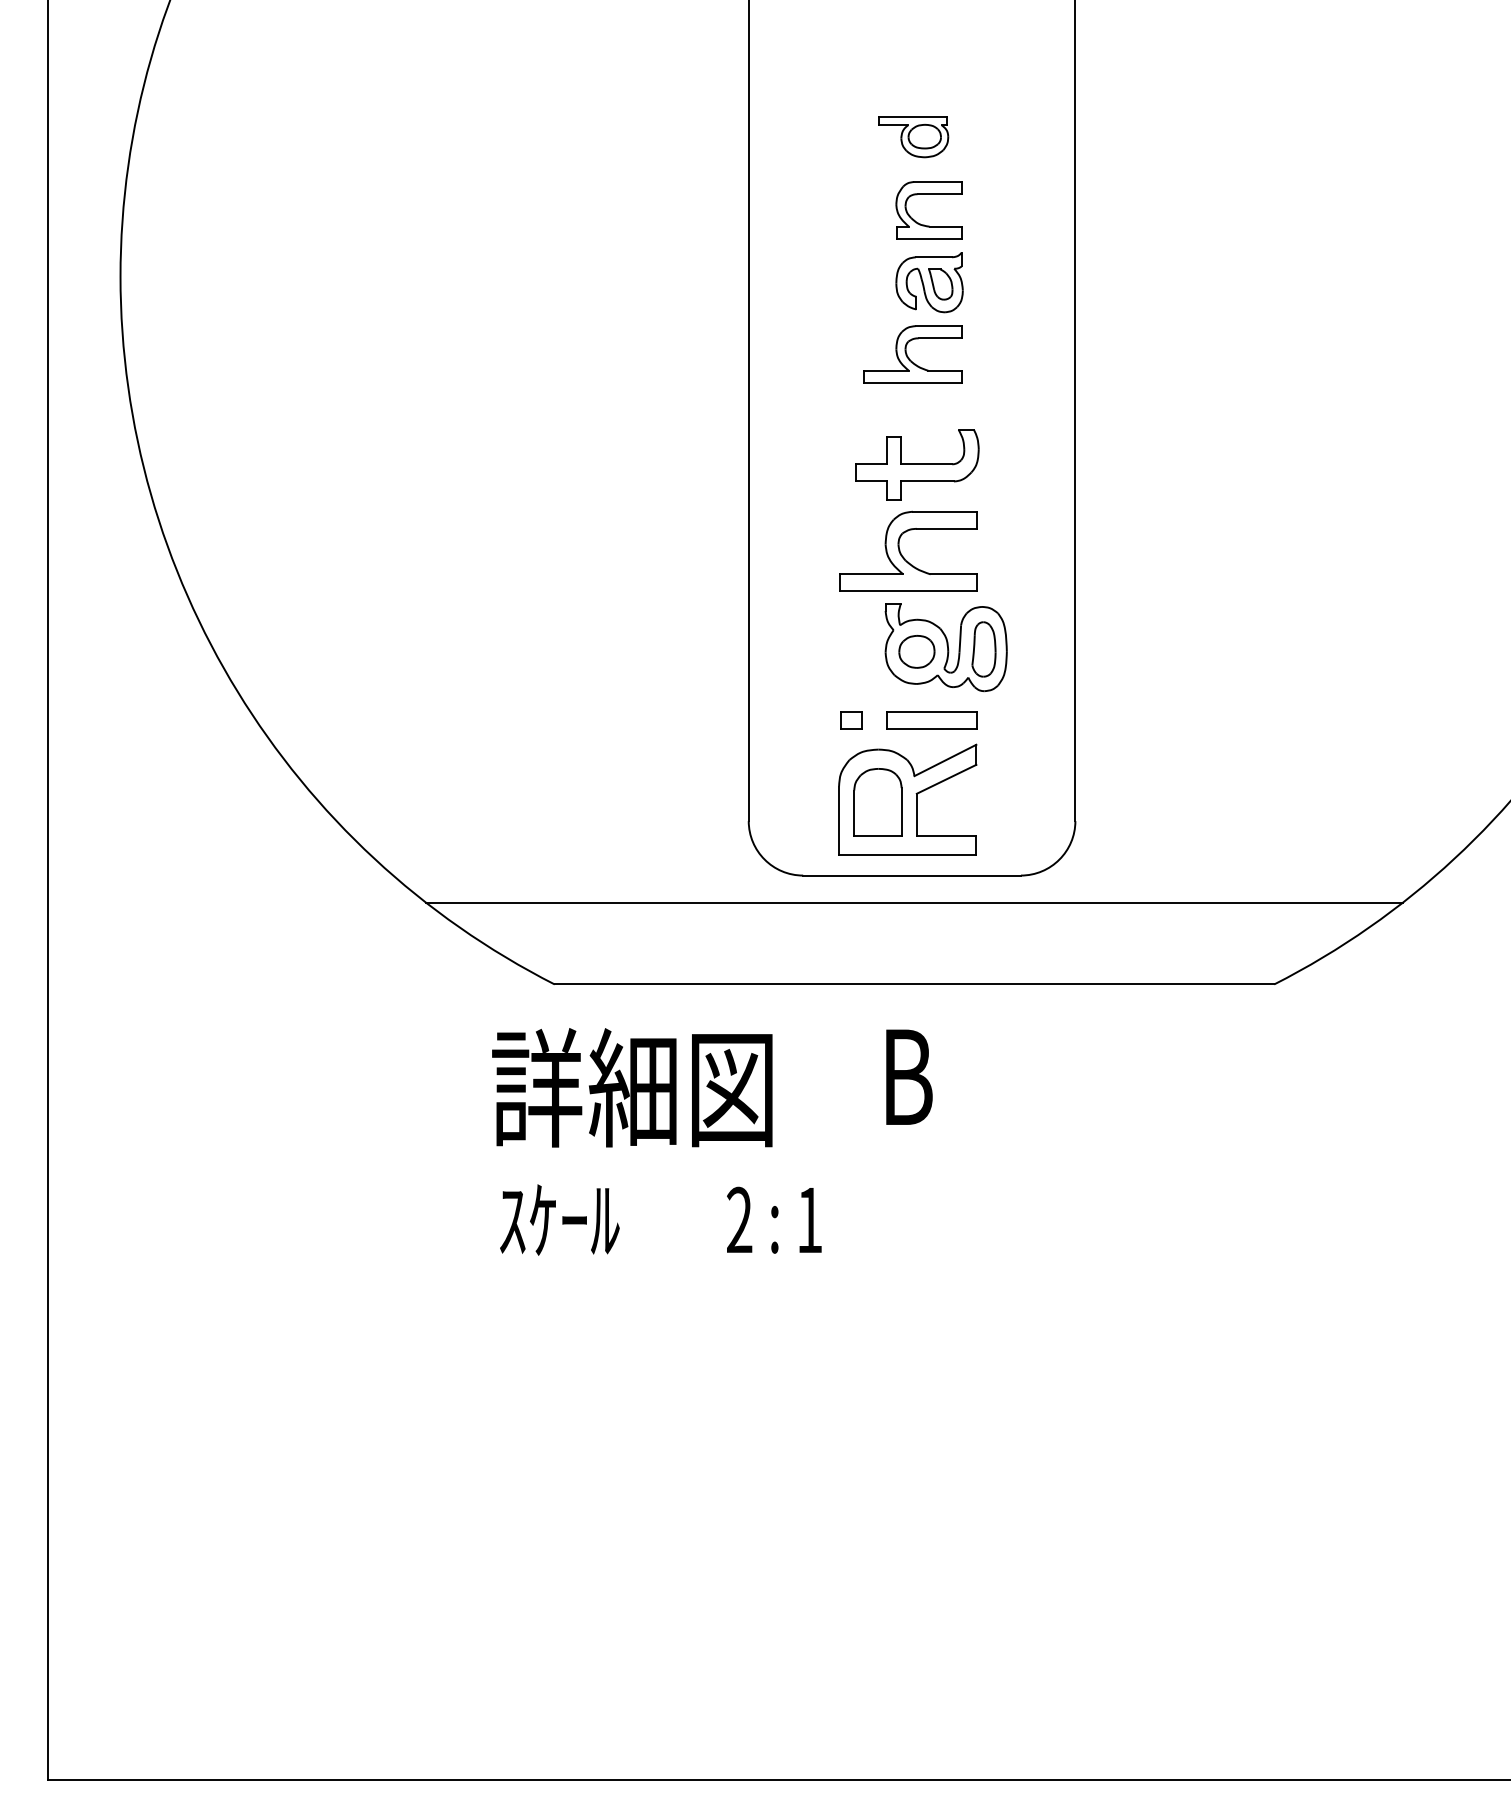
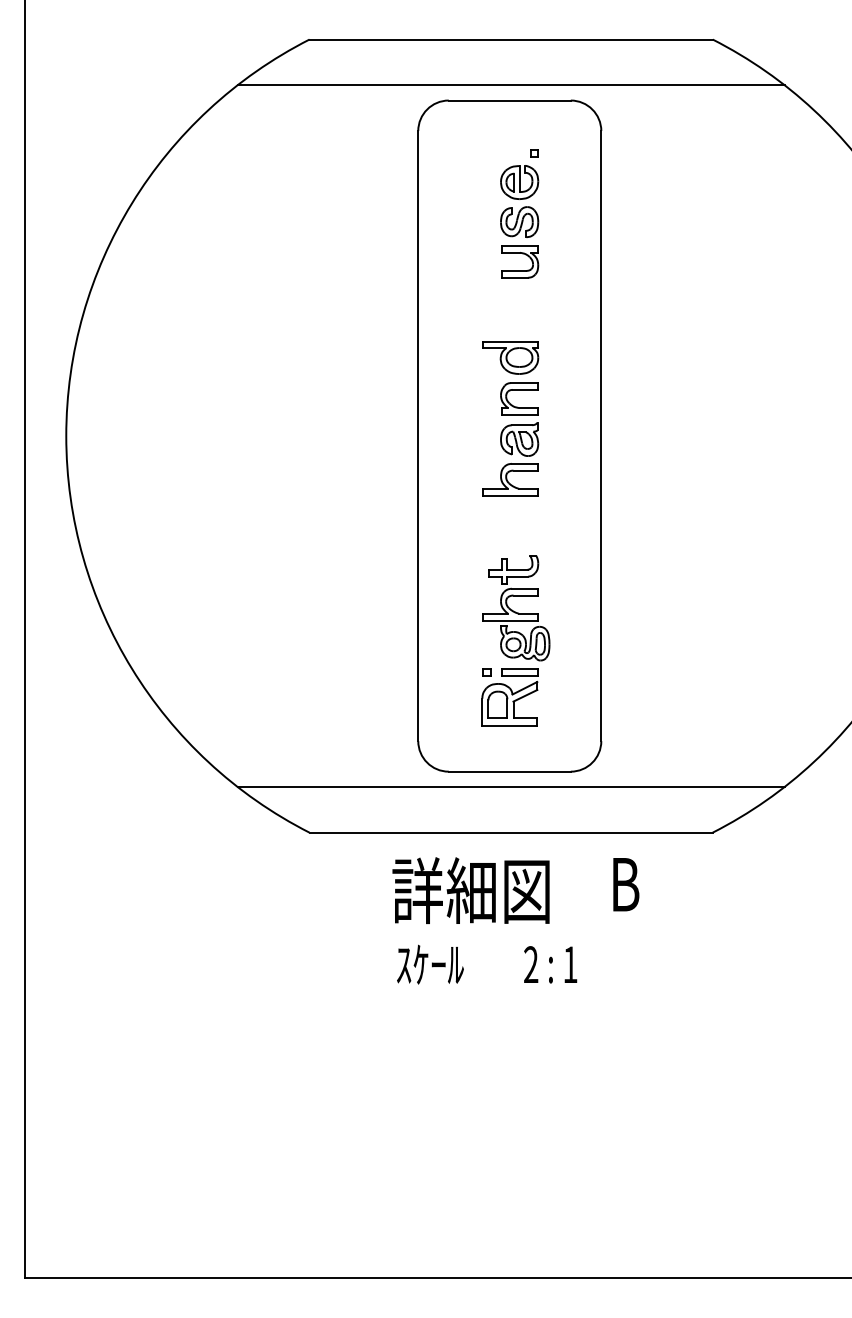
part: (913, 136) -> (510, 357), size x1.43
part: (922, 641) -> (515, 640), size x0.71
text: (711, 1141) -> (515, 920), moved

